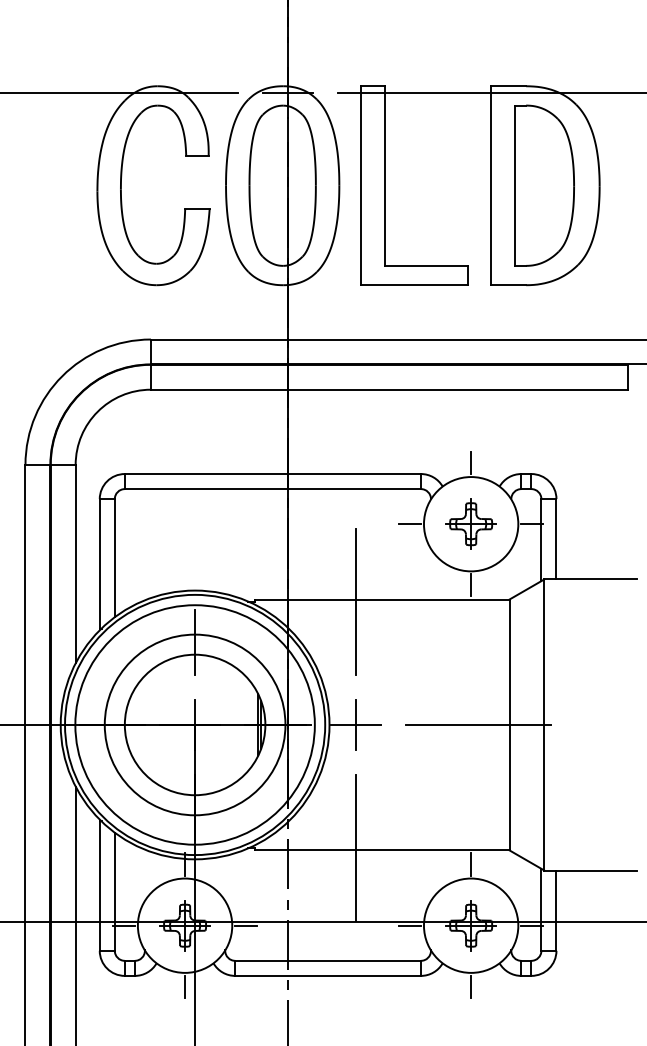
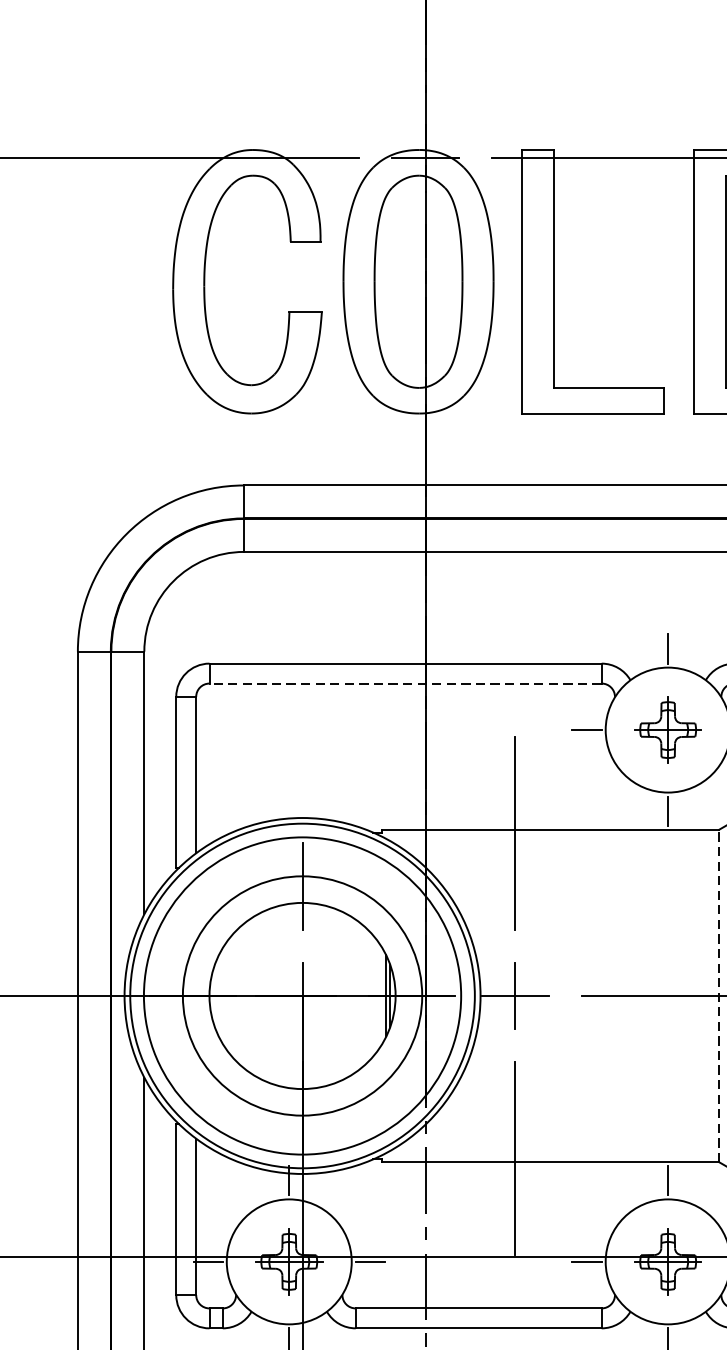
line: (272, 489) -> (405, 684), solid -> dashed
line: (509, 724) -> (718, 995), solid -> dashed

